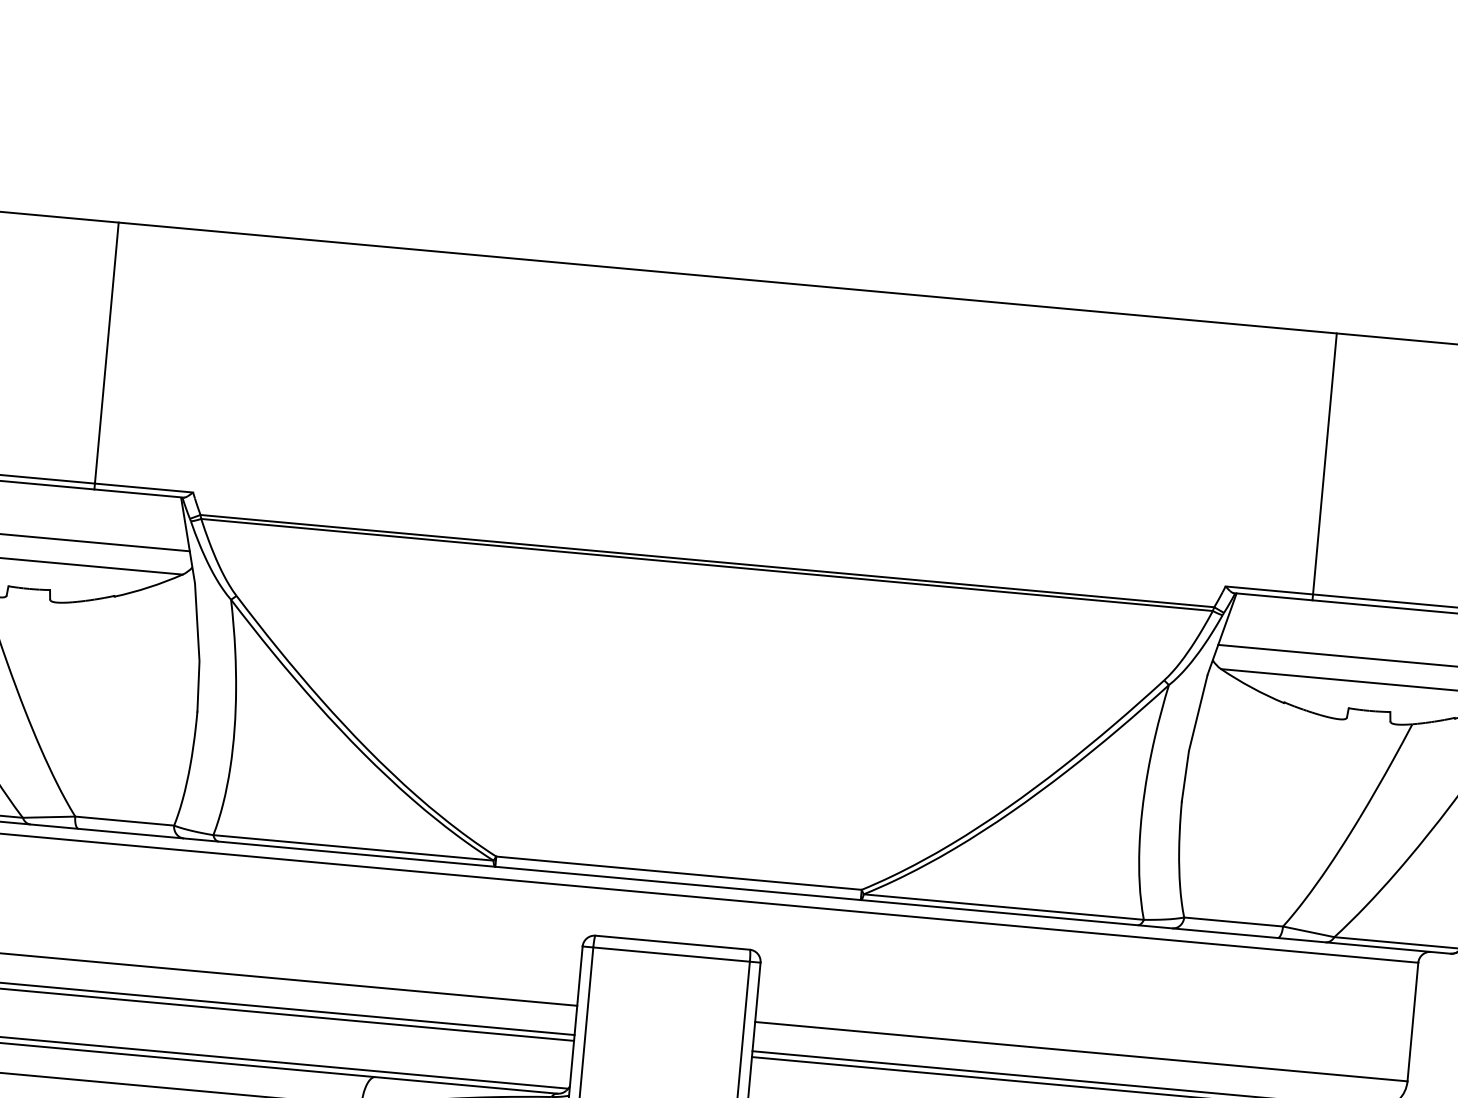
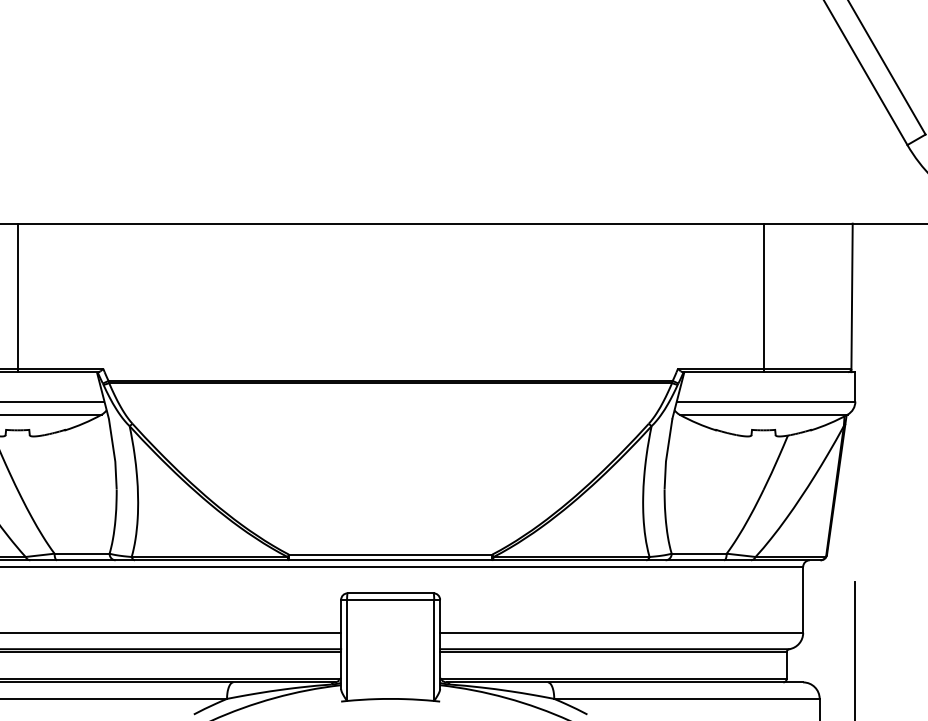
line: (106, 355) -> (17, 297), moved
line: (1324, 466) -> (763, 297), moved

